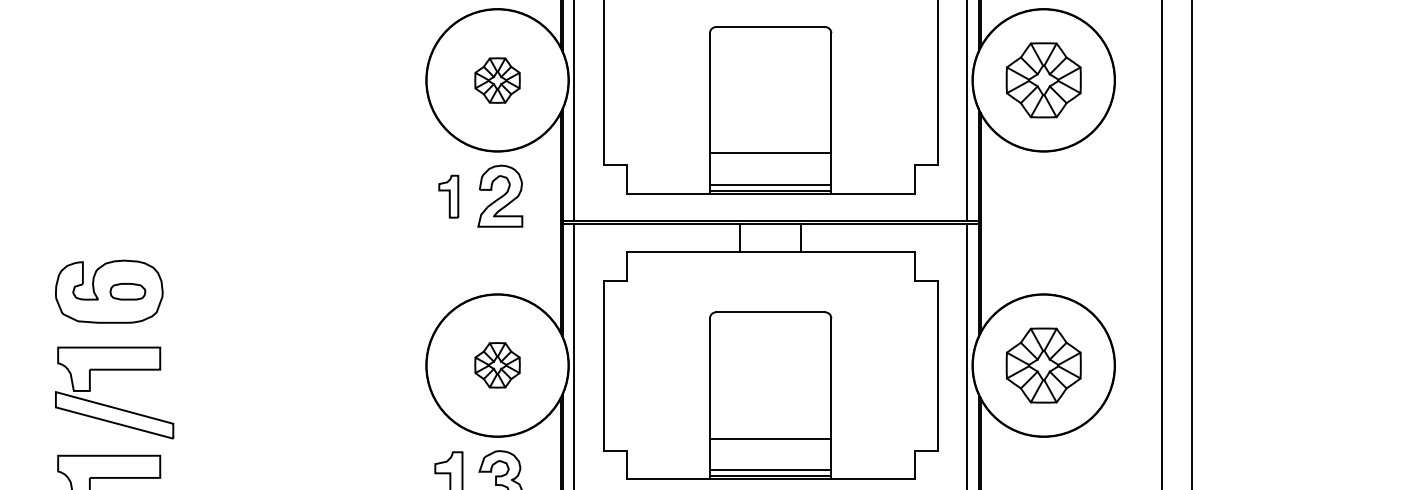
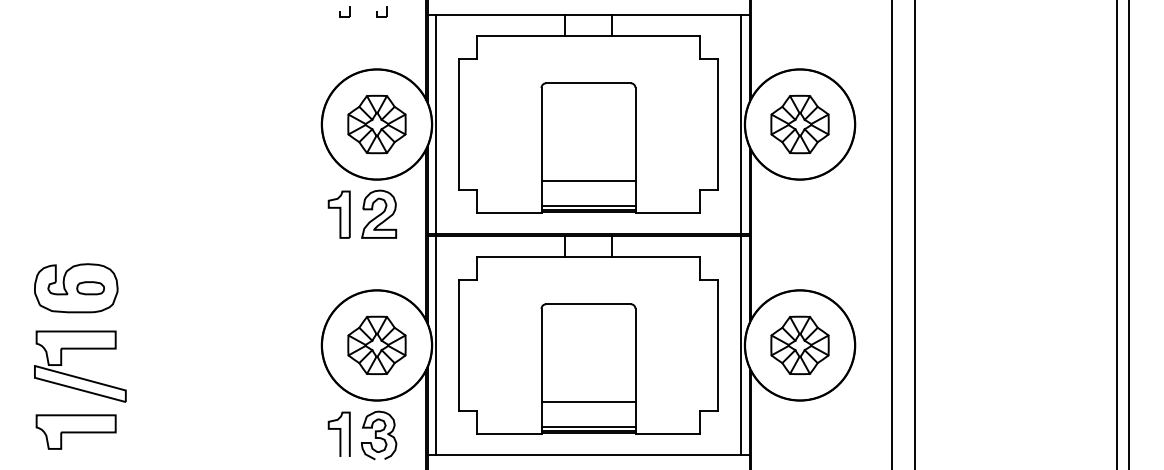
part: (496, 80) -> (376, 124), size x1.67
part: (447, 196) -> (338, 214), size x1.43
part: (496, 364) -> (376, 344), size x1.67

